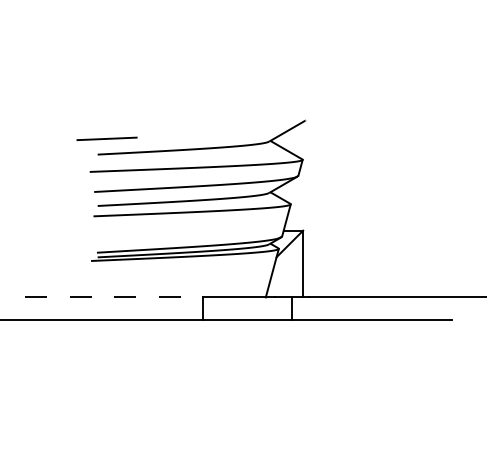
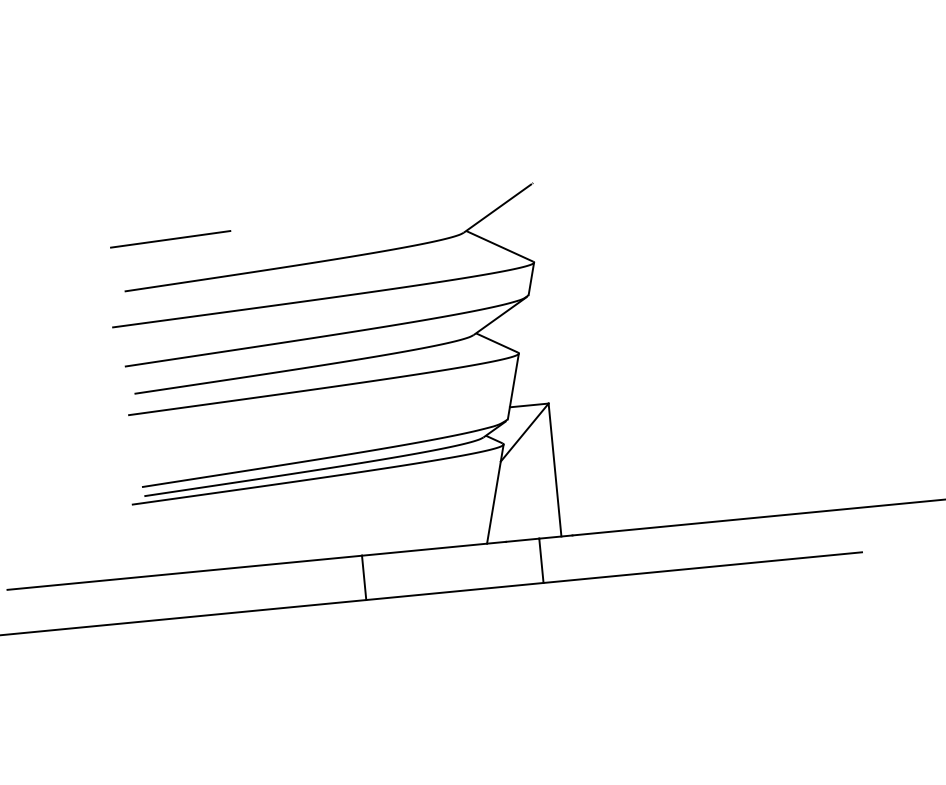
line: (106, 138) -> (169, 238), moved
line: (114, 297) -> (185, 572), dashed -> solid

